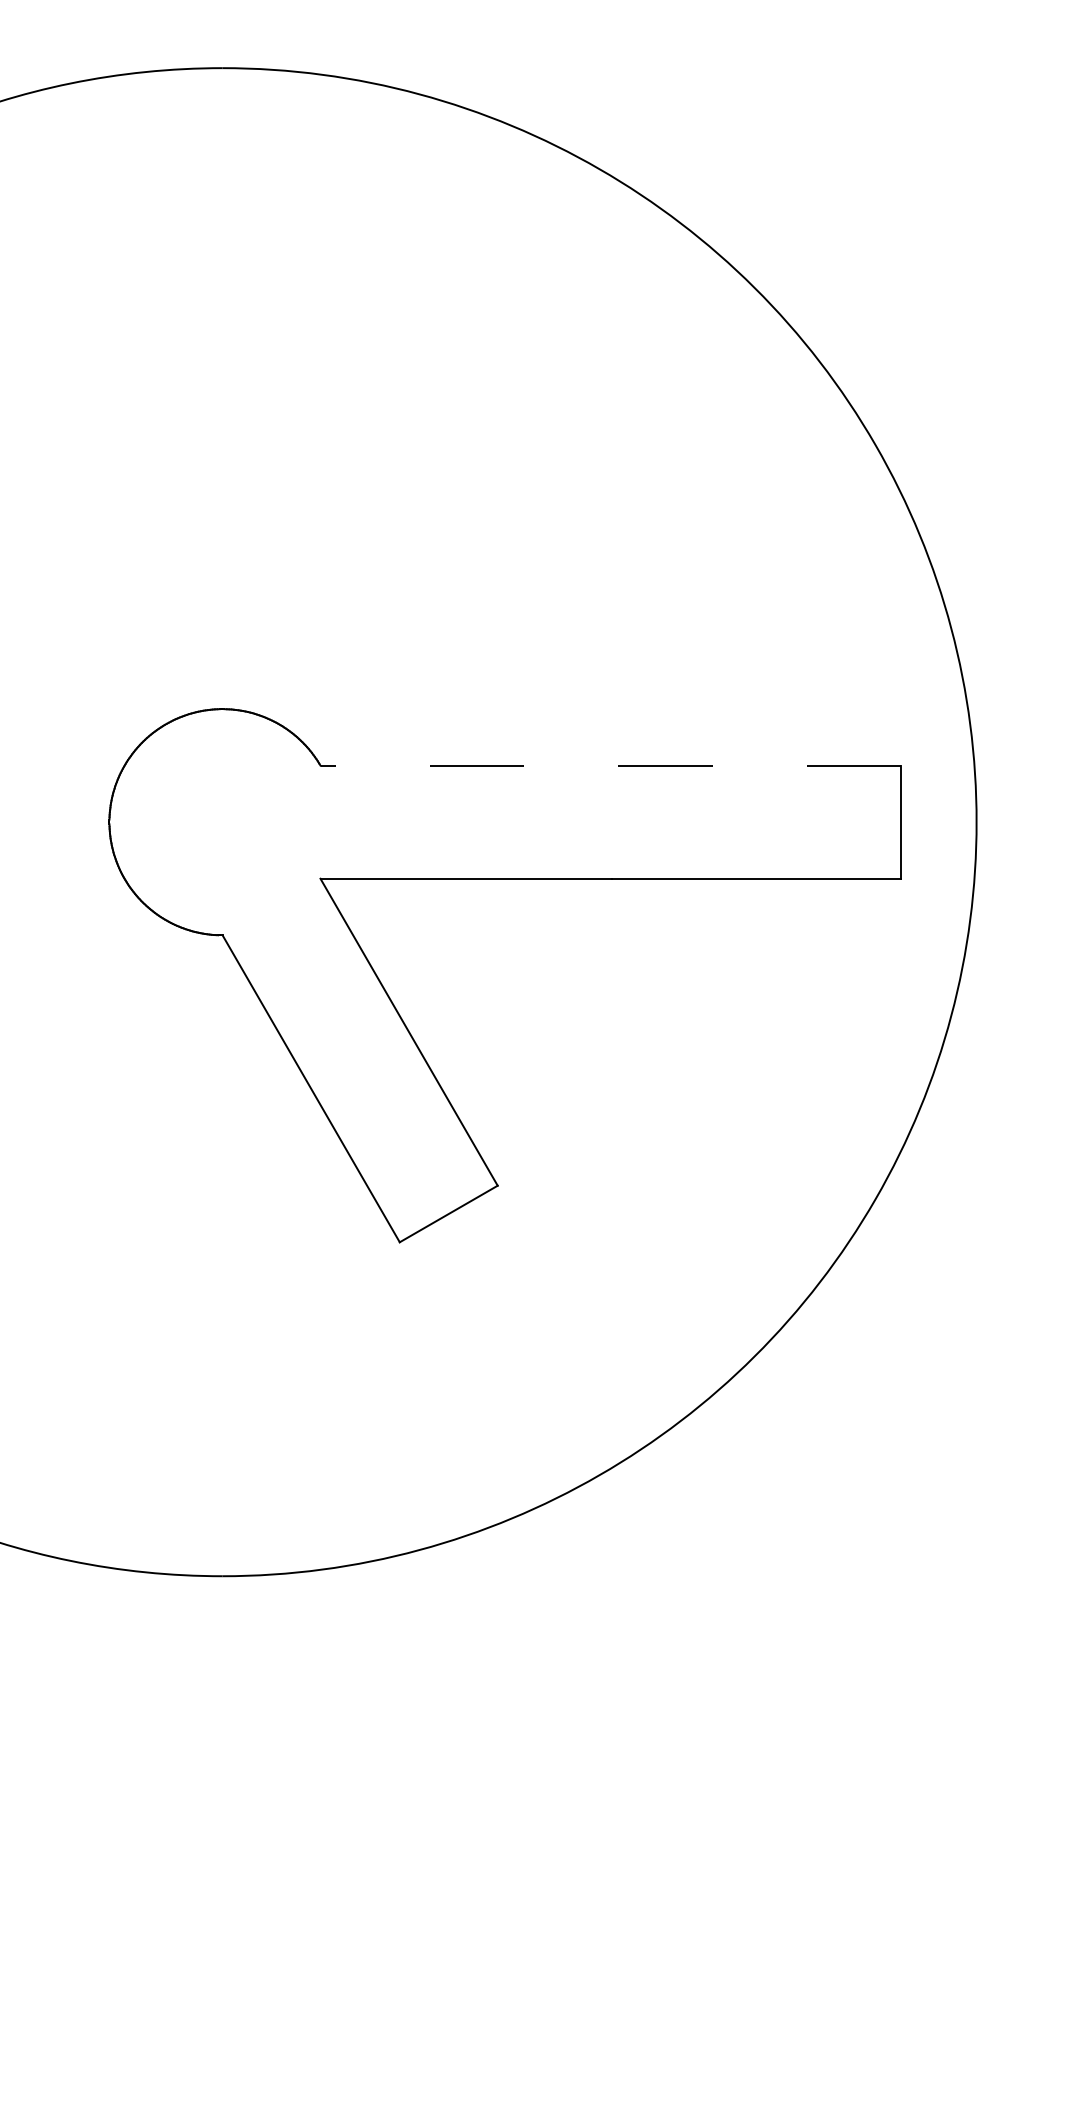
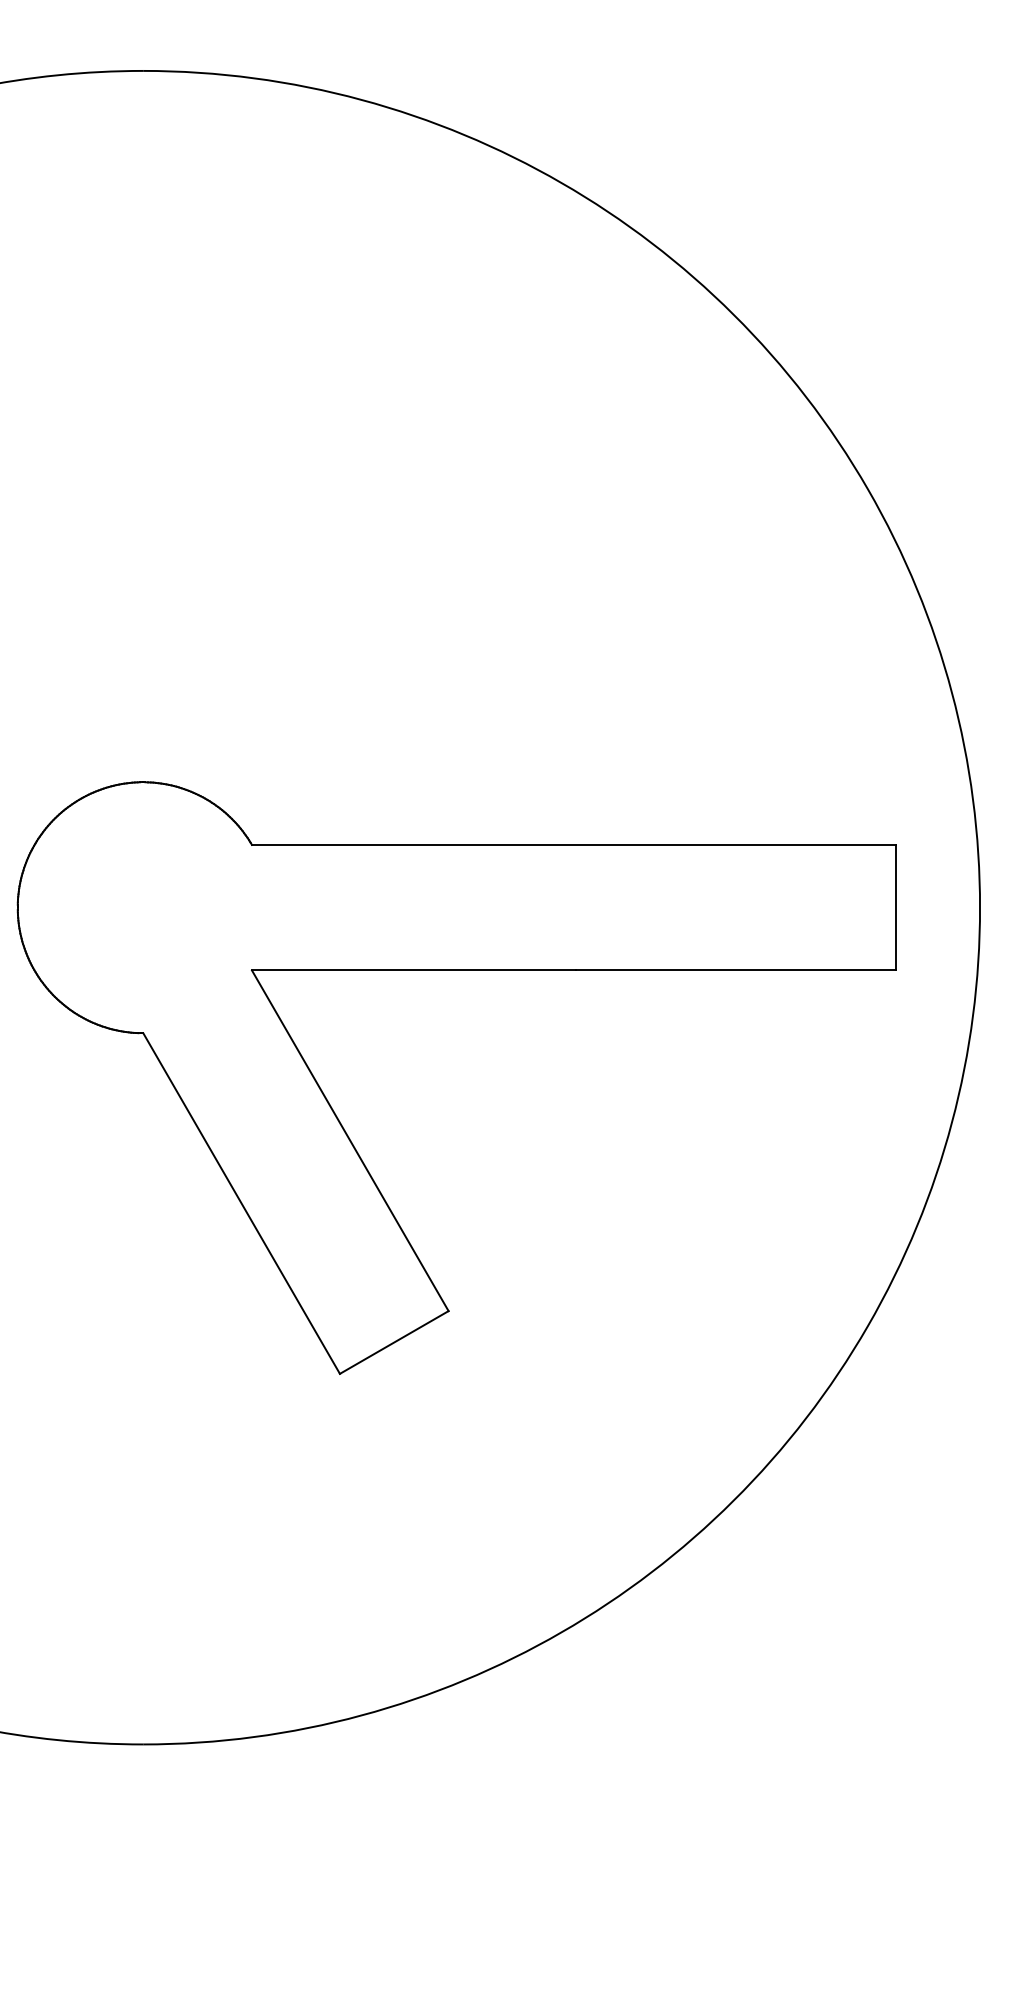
line: (610, 765) -> (573, 844), dashed -> solid

